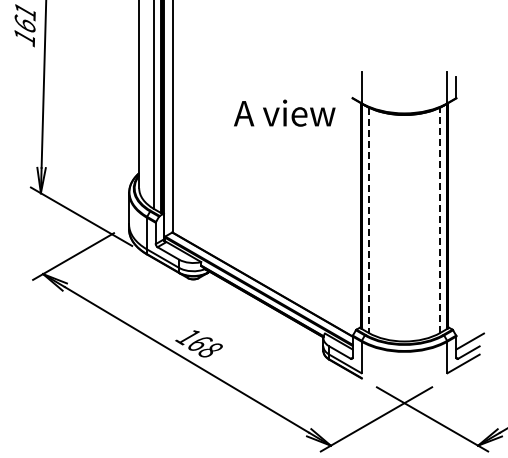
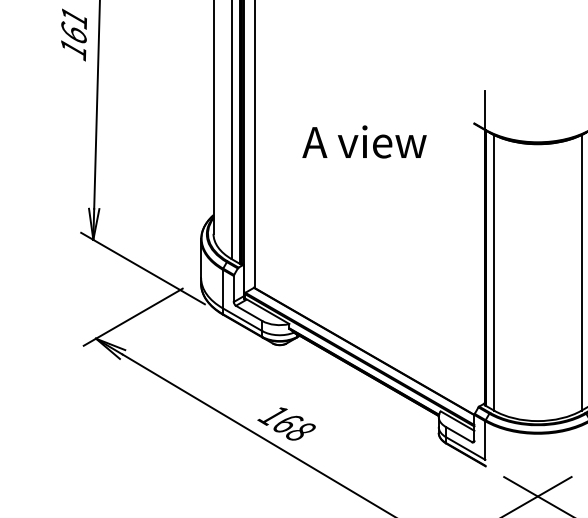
text: (284, 112) -> (364, 141), moved
line: (368, 220) -> (493, 273), dashed -> solid
line: (440, 220) -> (581, 273), dashed -> solid

